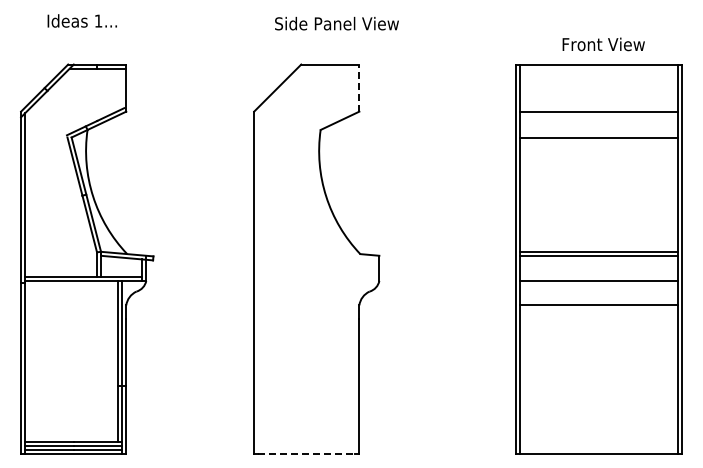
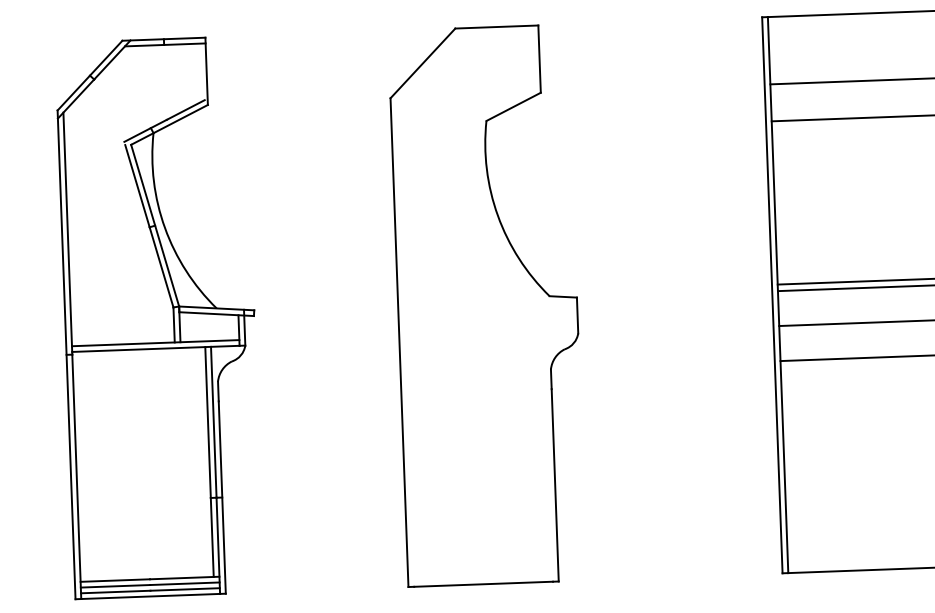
line: (359, 88) -> (539, 59), dashed -> solid
line: (306, 453) -> (483, 583), dashed -> solid

